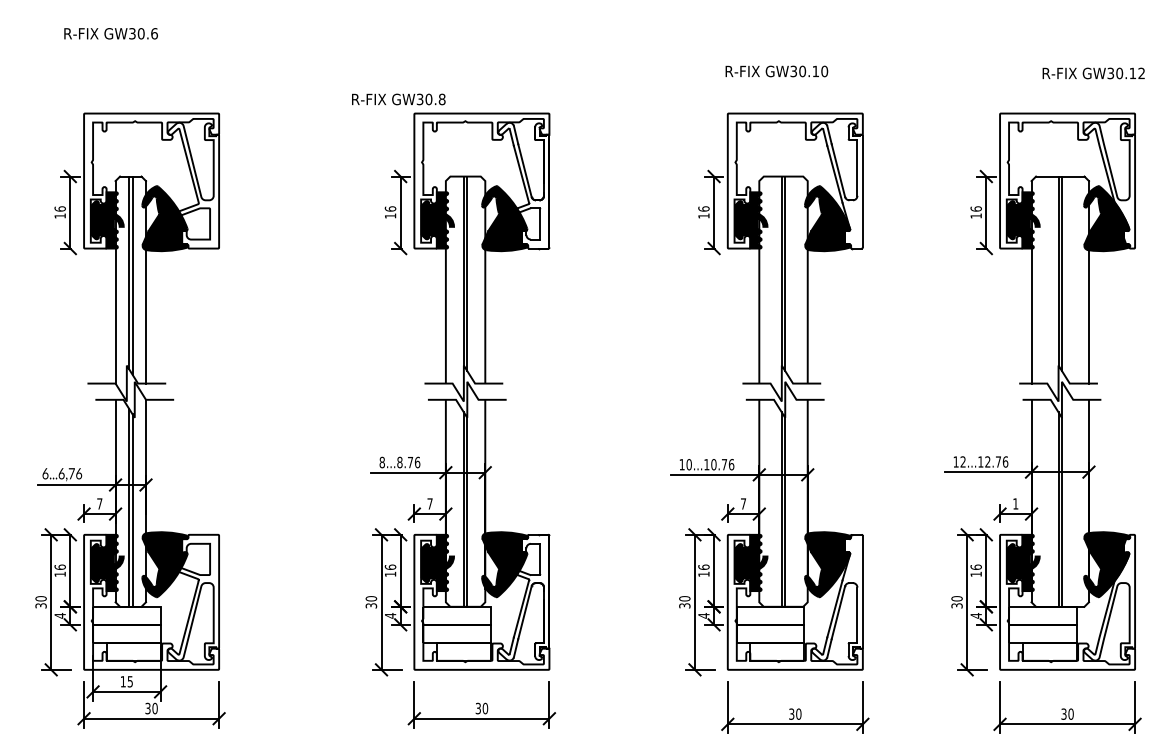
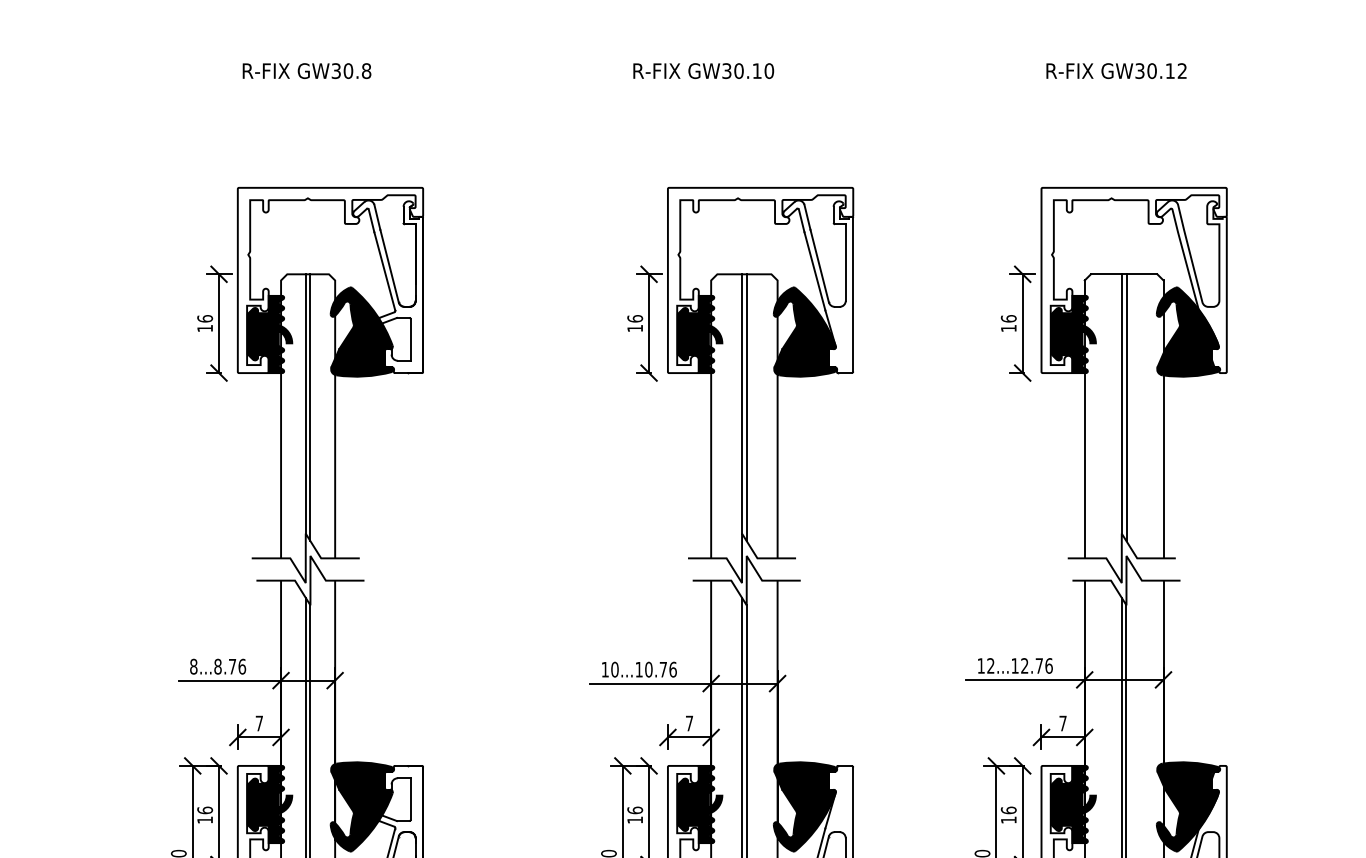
text: (776, 71) -> (703, 71), moved
text: (1093, 73) -> (1116, 71), moved
text: (398, 99) -> (306, 71), moved
text: (1015, 503) -> (1062, 722), 1 -> 7

